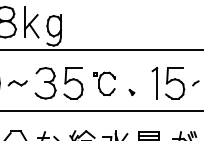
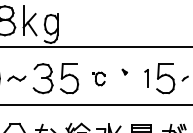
part: (104, 83) -> (98, 78), size x0.6
part: (154, 83) -> (146, 78), size x0.6
part: (131, 92) -> (124, 72), moved

